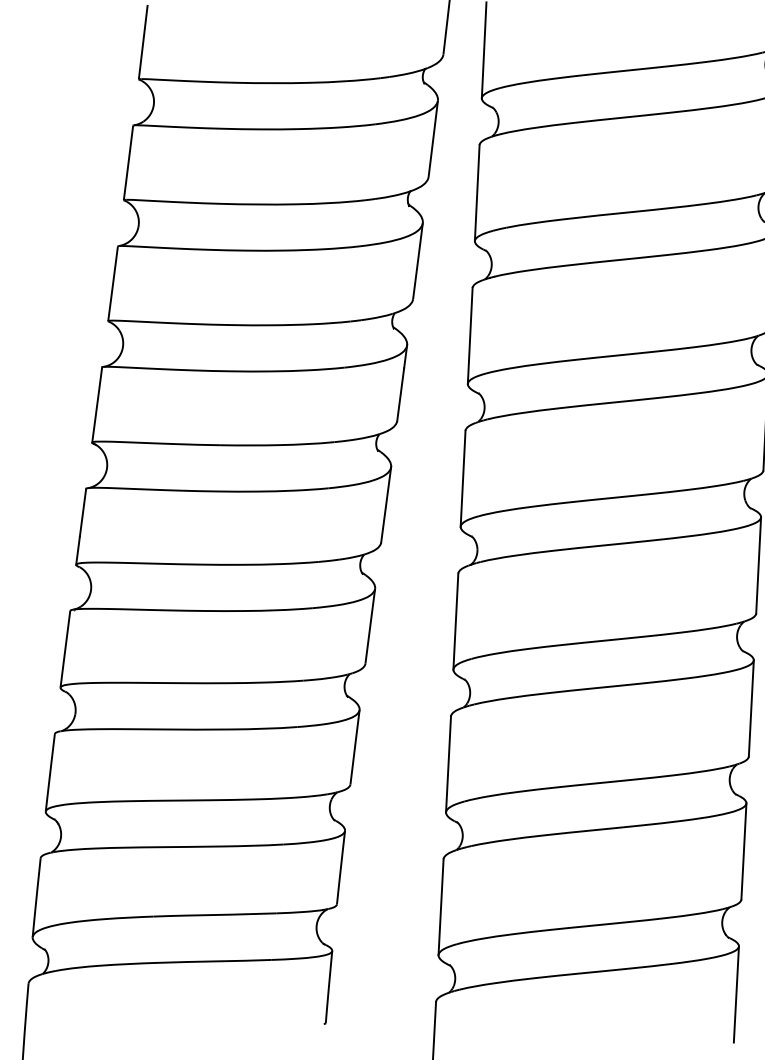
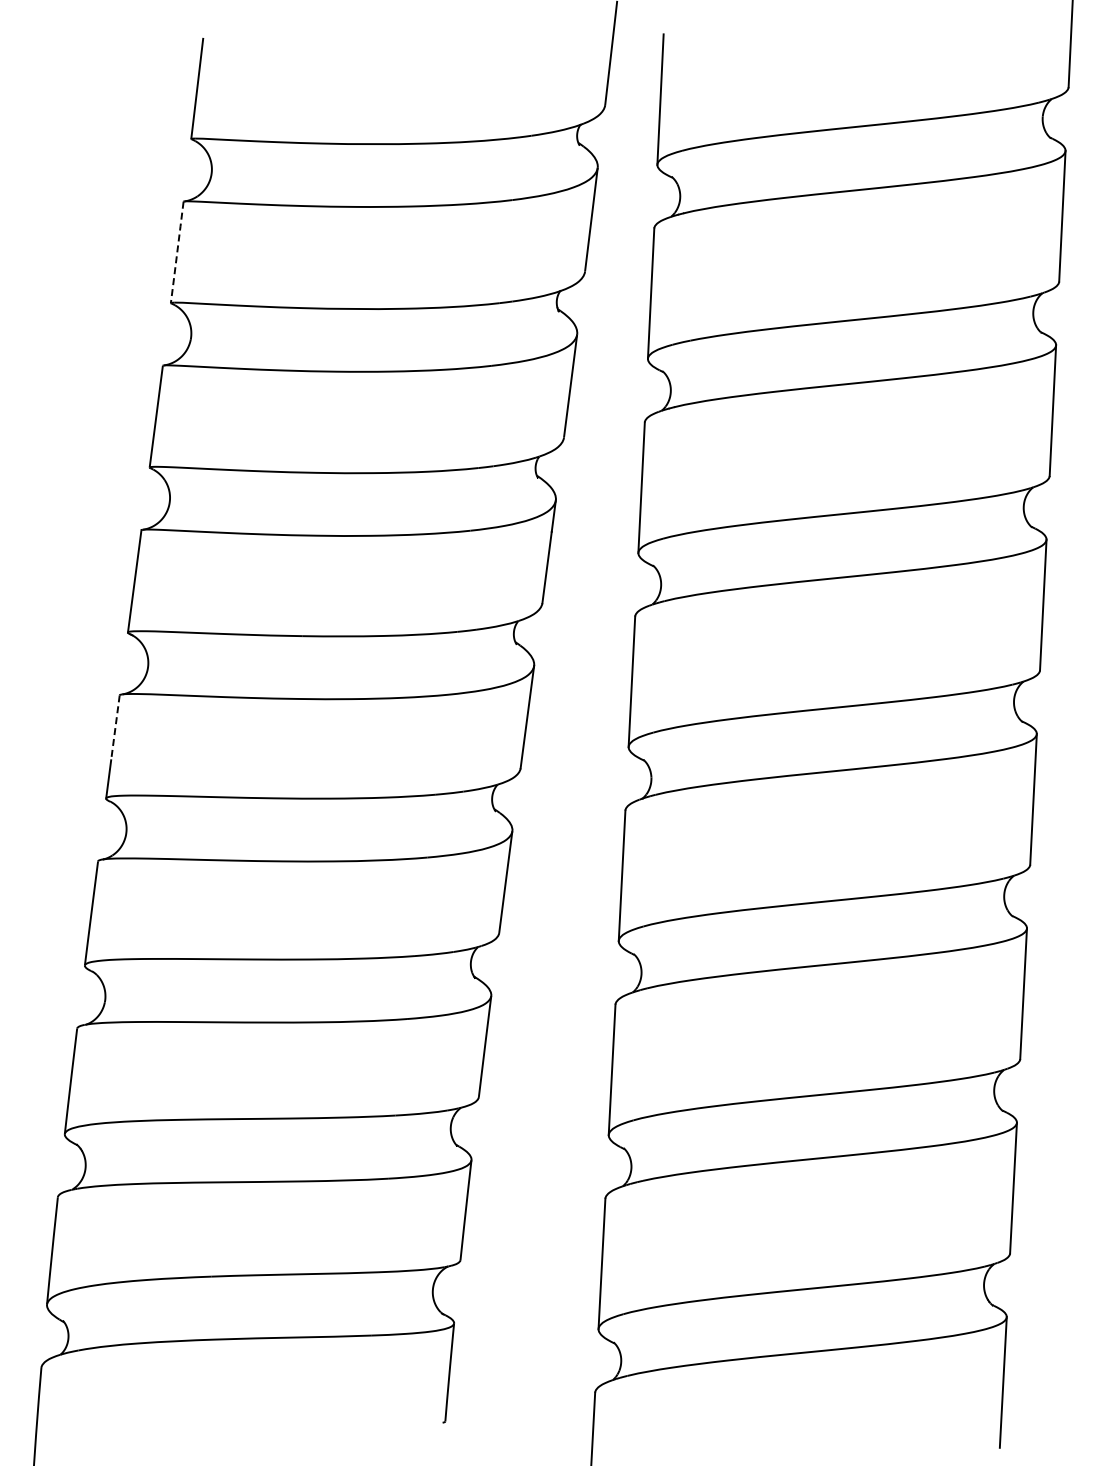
line: (128, 162) -> (177, 252), solid -> dashed
line: (83, 512) -> (115, 727), solid -> dashed

